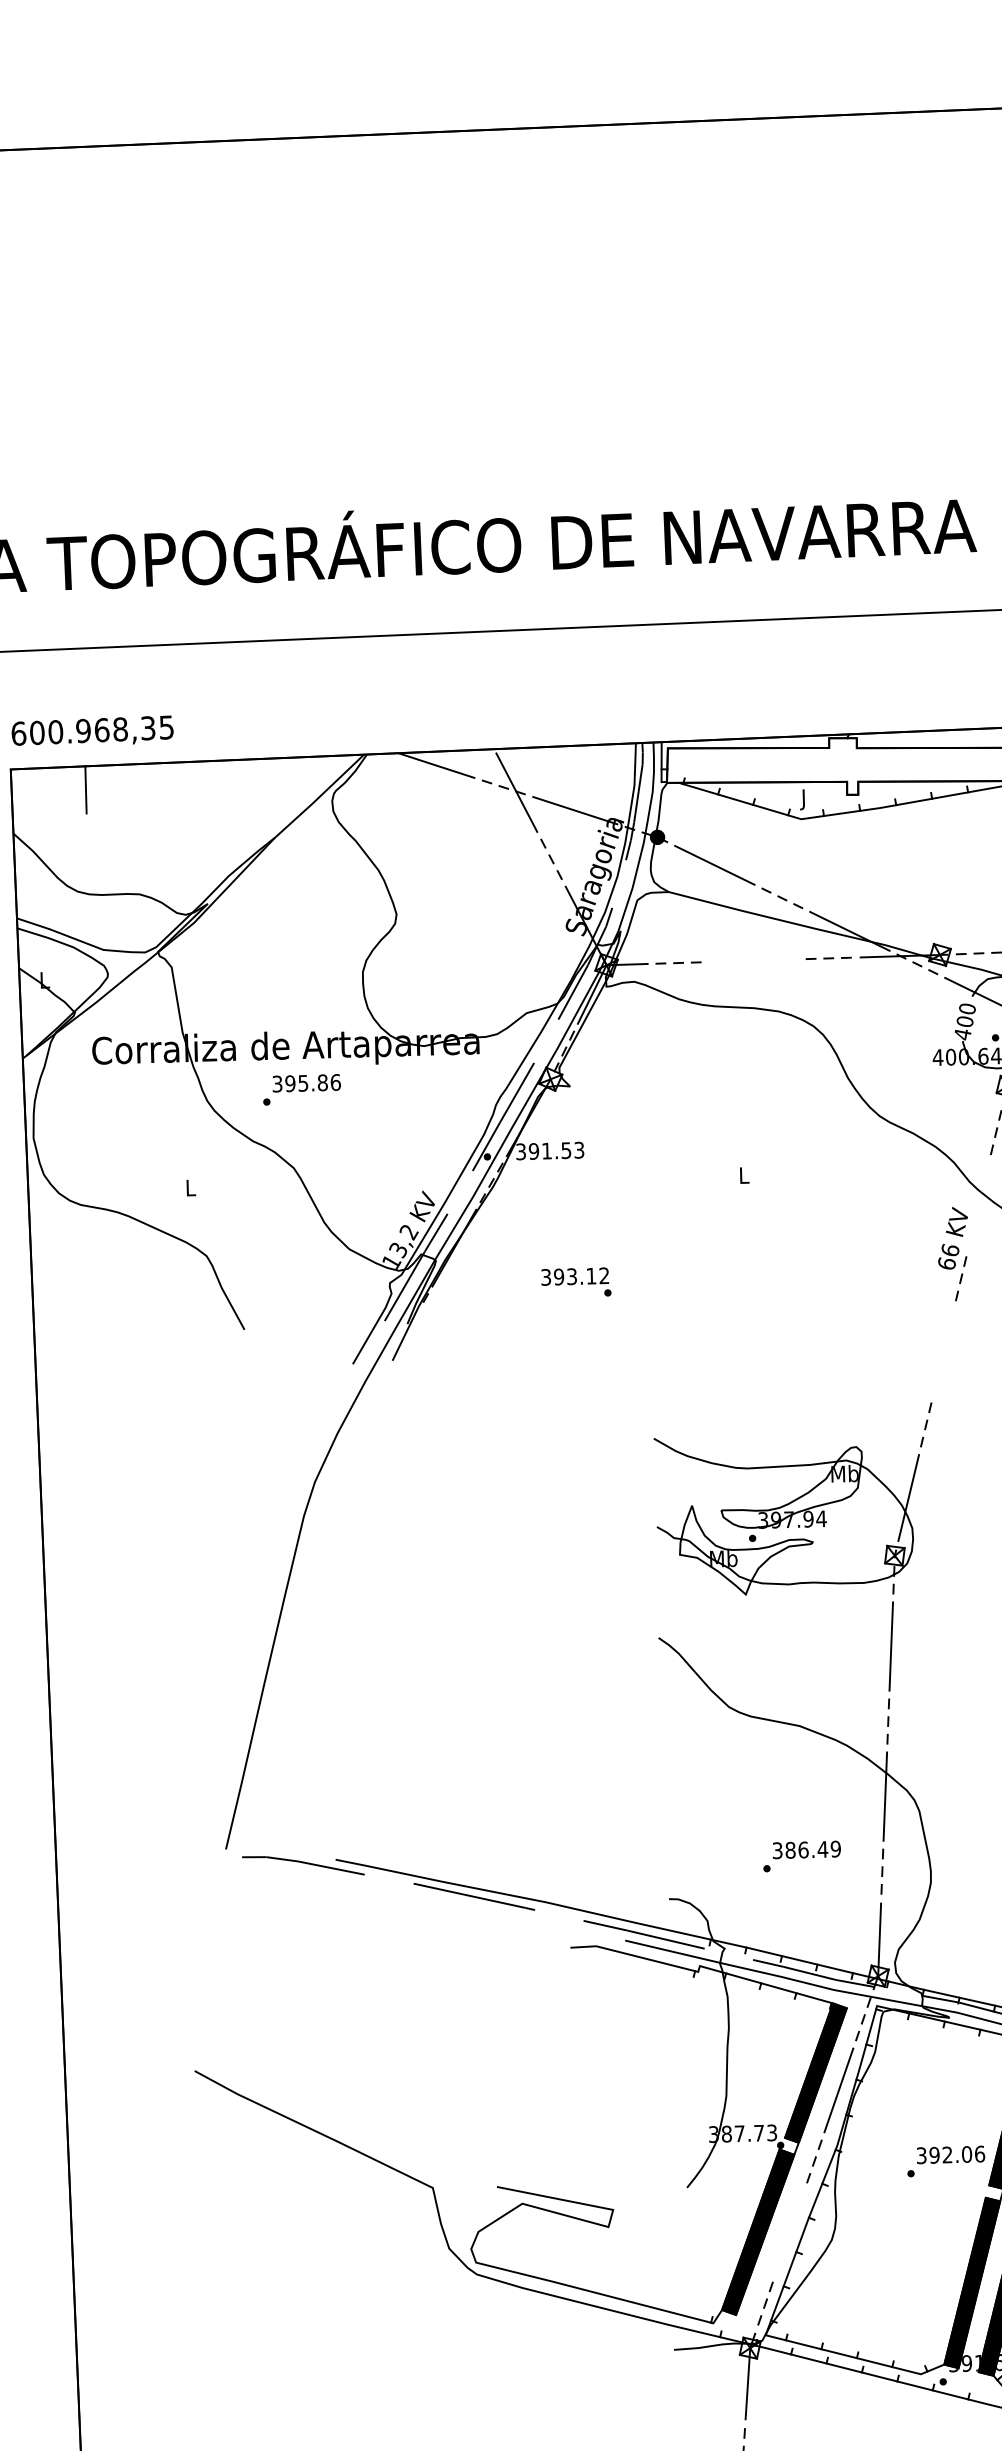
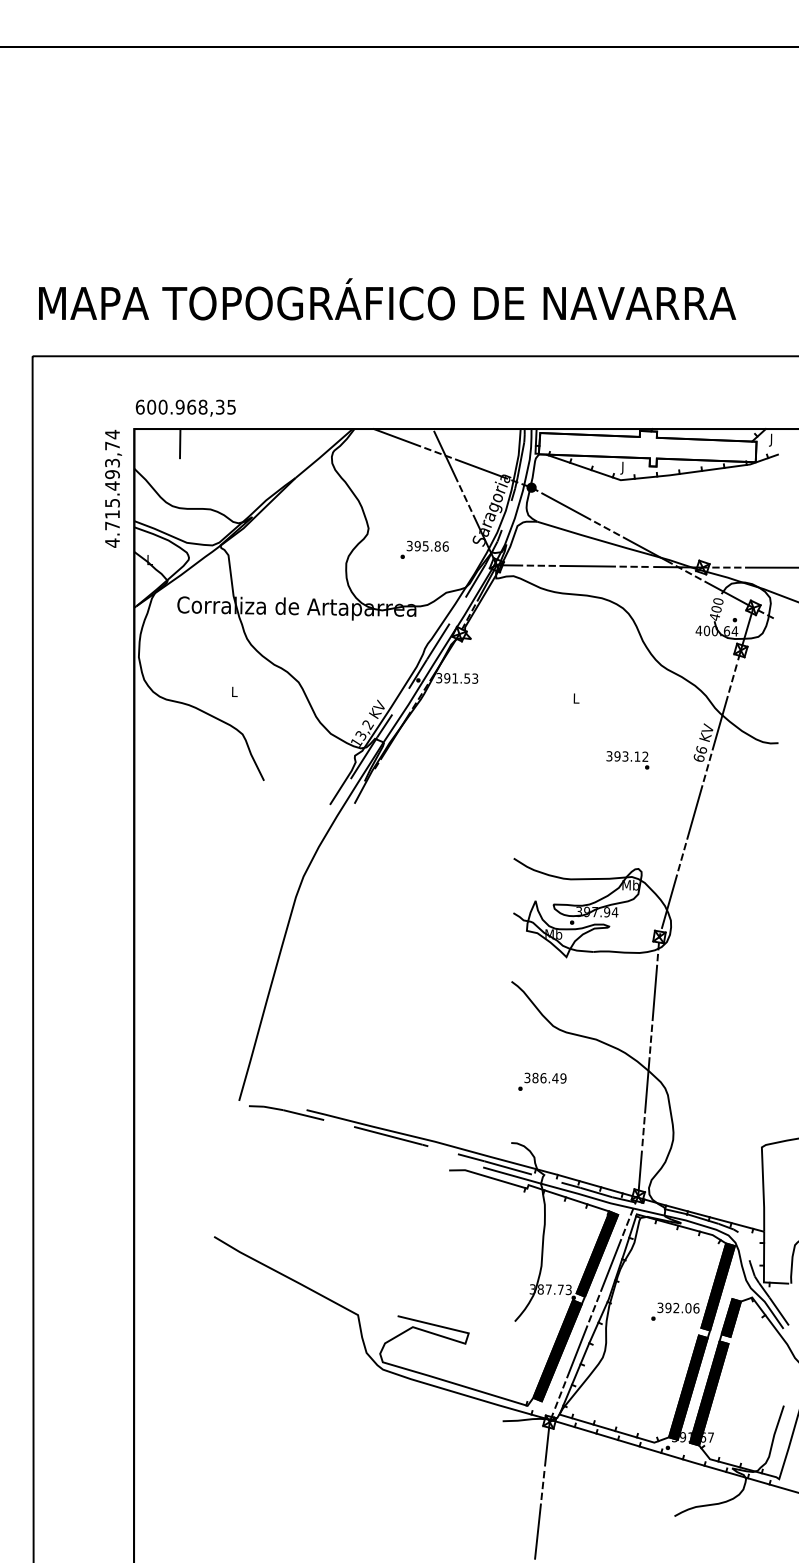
line: (753, 959) -> (587, 565), added
text: (301, 1088) -> (424, 549), moved
line: (977, 1204) -> (719, 722), added
text: (575, 1283) -> (627, 760), moved
line: (943, 1351) -> (694, 812), added
text: (802, 1855) -> (542, 1081), moved
line: (790, 2231) -> (577, 1351), added

